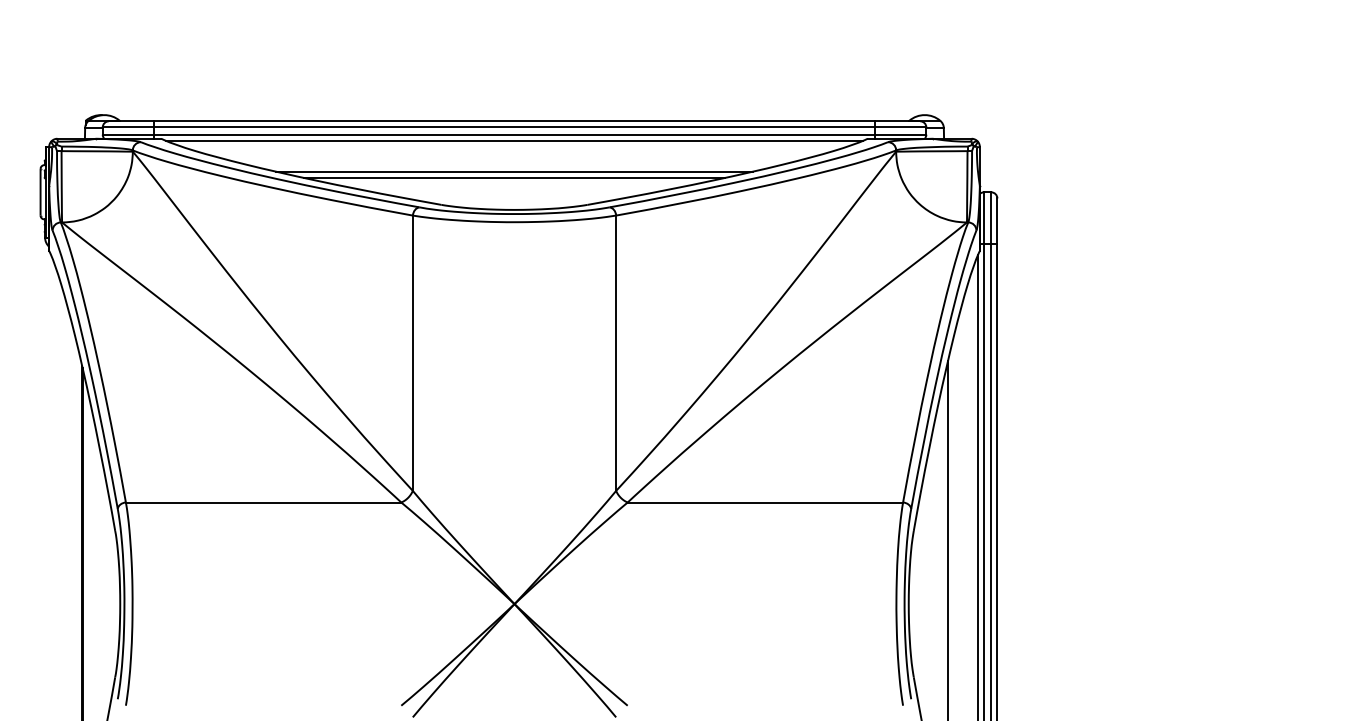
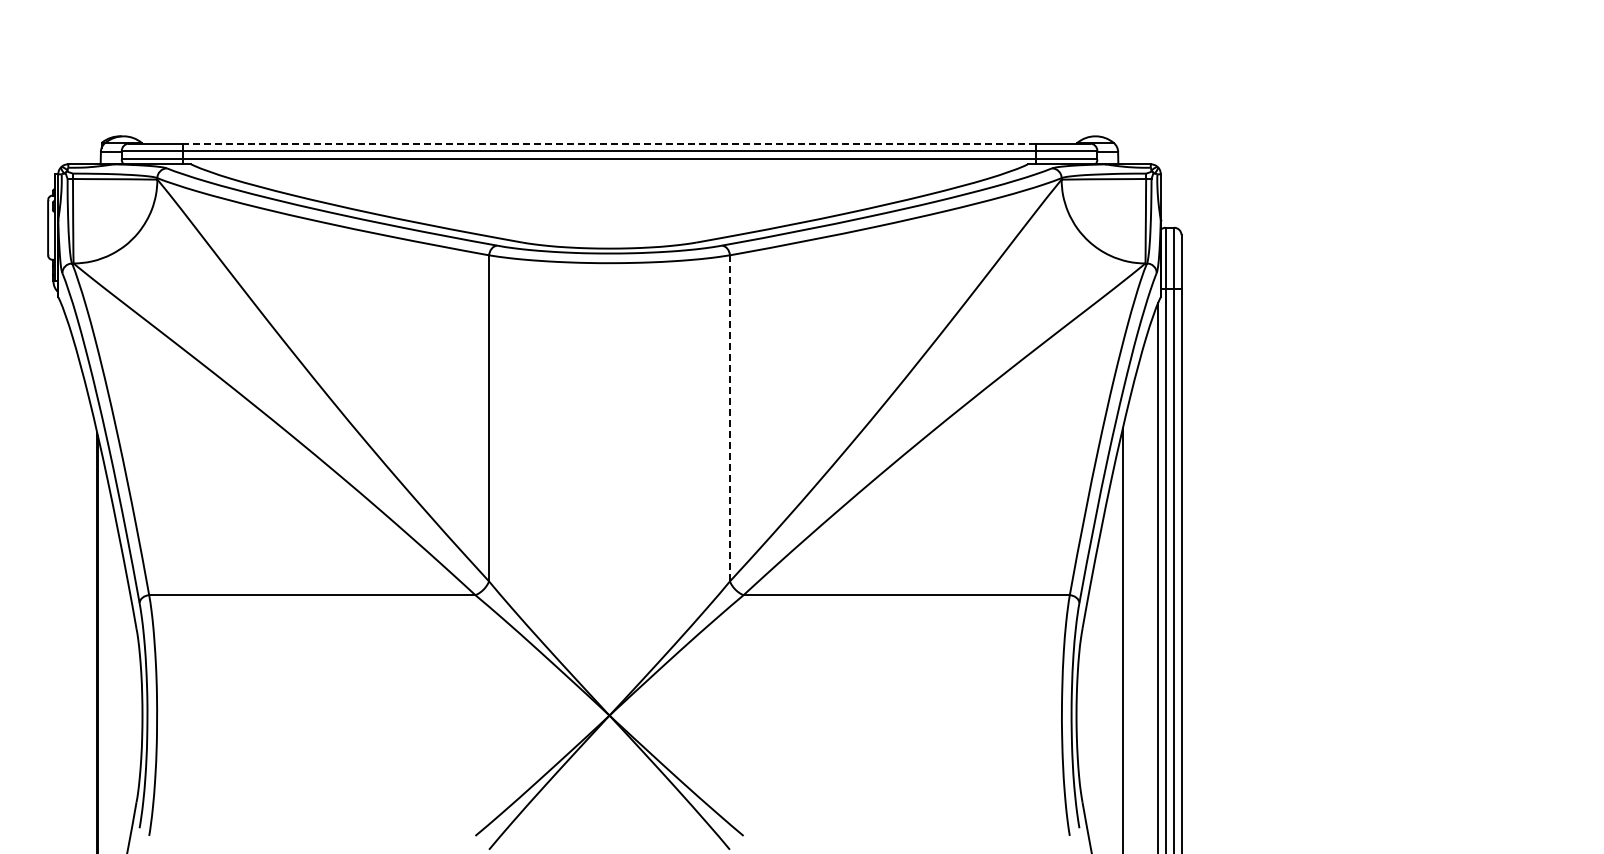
line: (514, 121) -> (609, 143), solid -> dashed
line: (514, 140) -> (609, 166), removed
line: (514, 171) -> (609, 203), removed
line: (514, 177) -> (609, 210), removed
line: (615, 352) -> (729, 417), solid -> dashed

